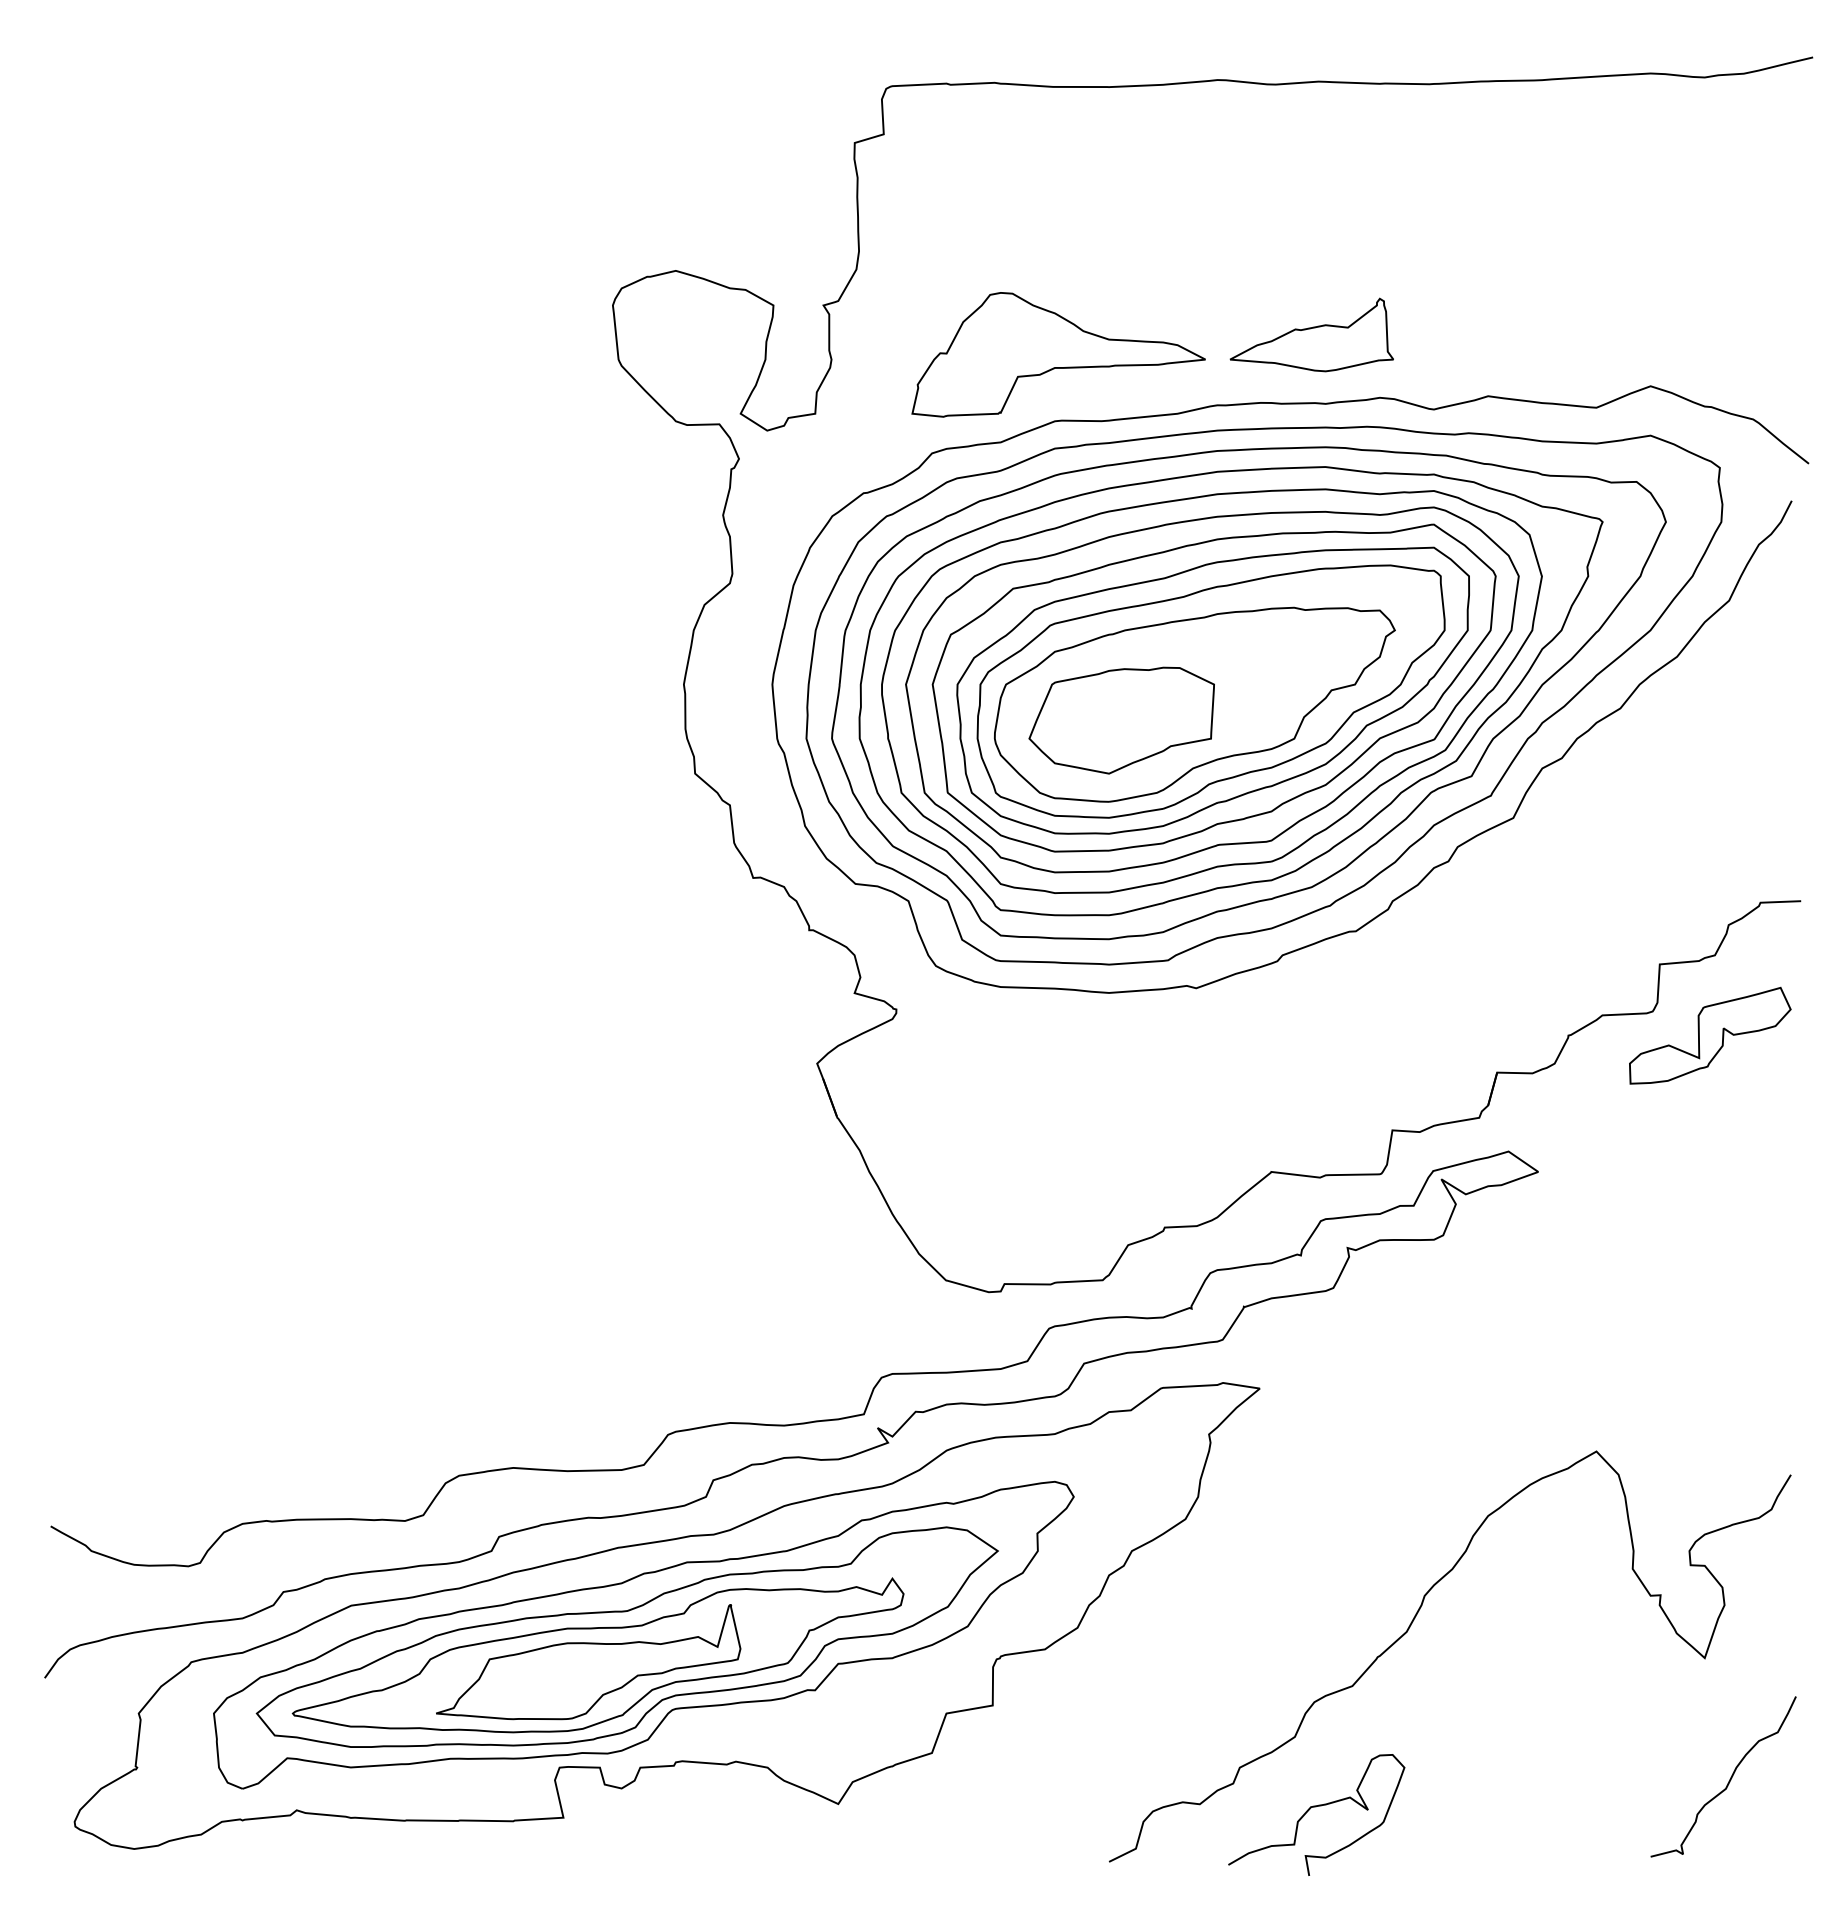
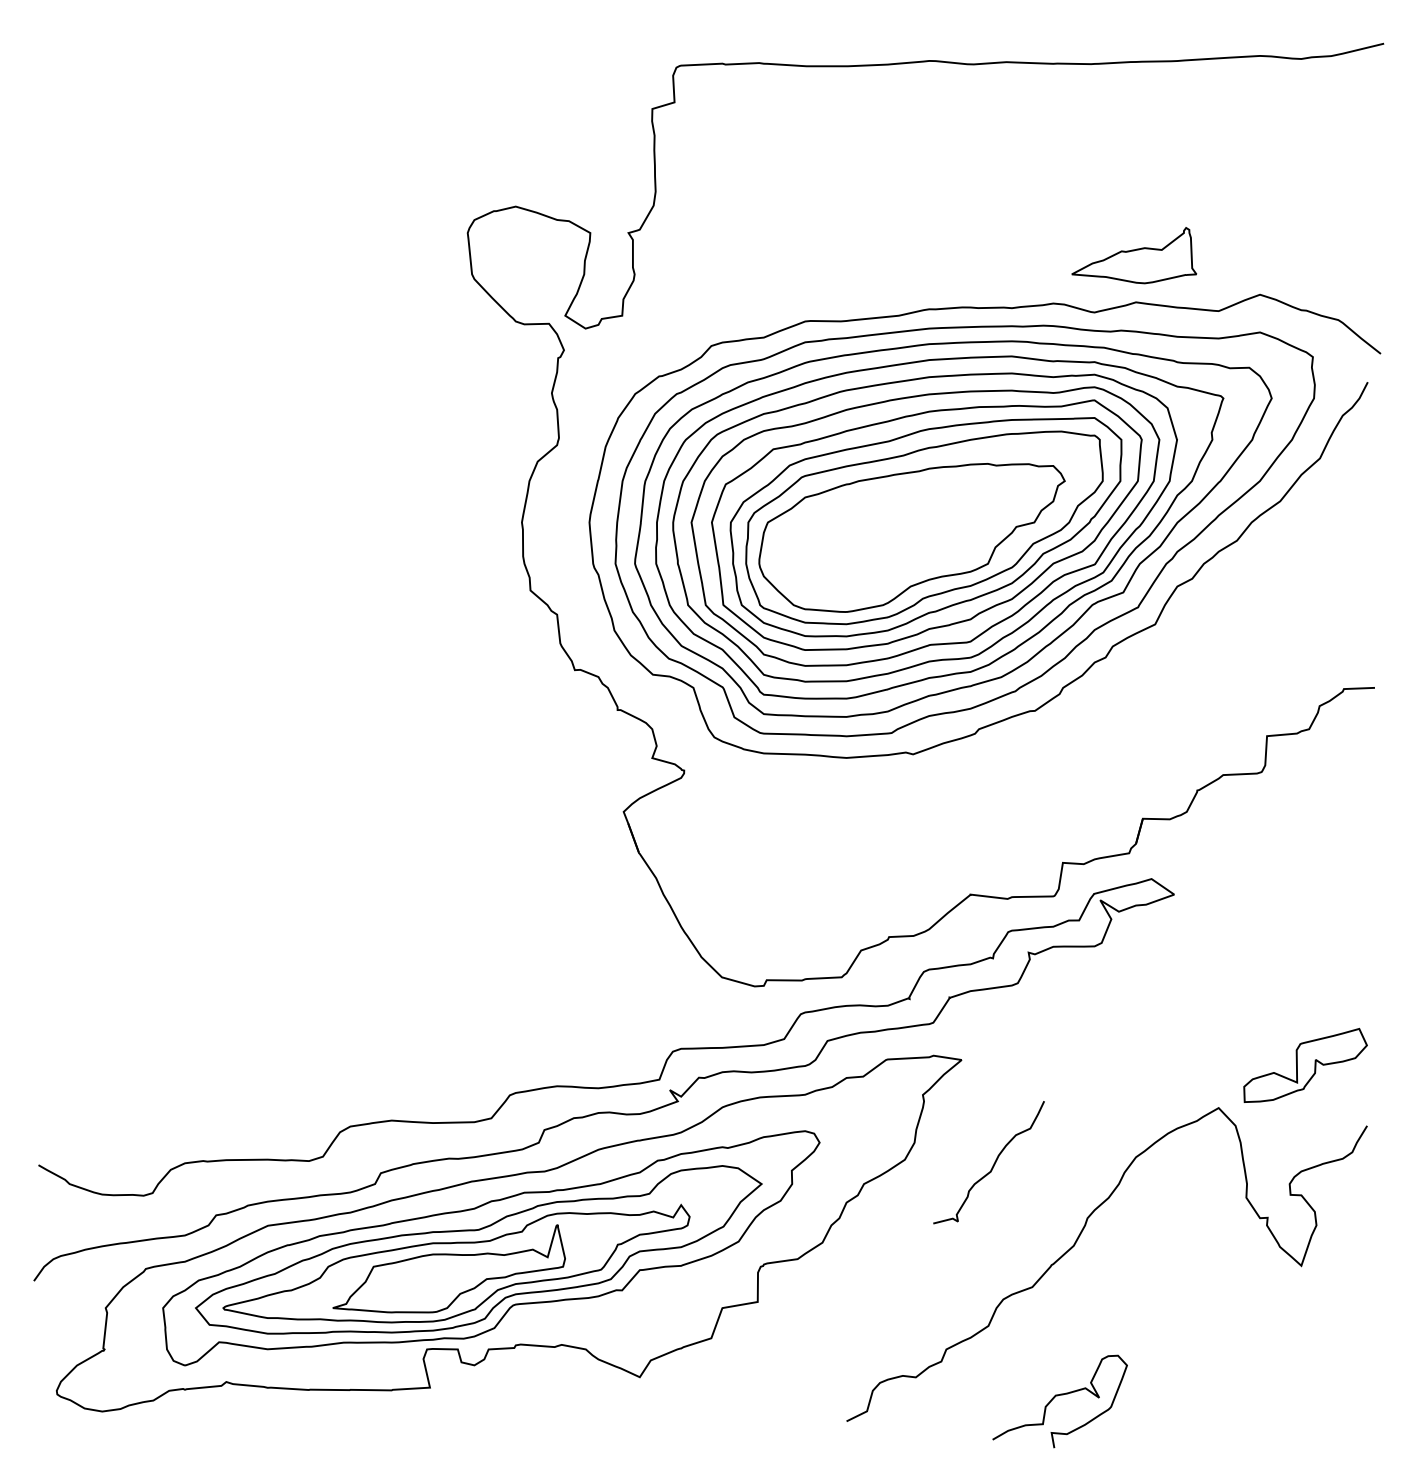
part: (1311, 334) -> (1133, 255), moved
part: (1058, 354) -> (807, 270), removed
part: (1121, 720) -> (856, 549), removed
part: (1710, 1035) -> (1305, 1065), moved
curve: (1729, 1779) -> (993, 1164), moved
curve: (1316, 1807) -> (1059, 1395), moved

